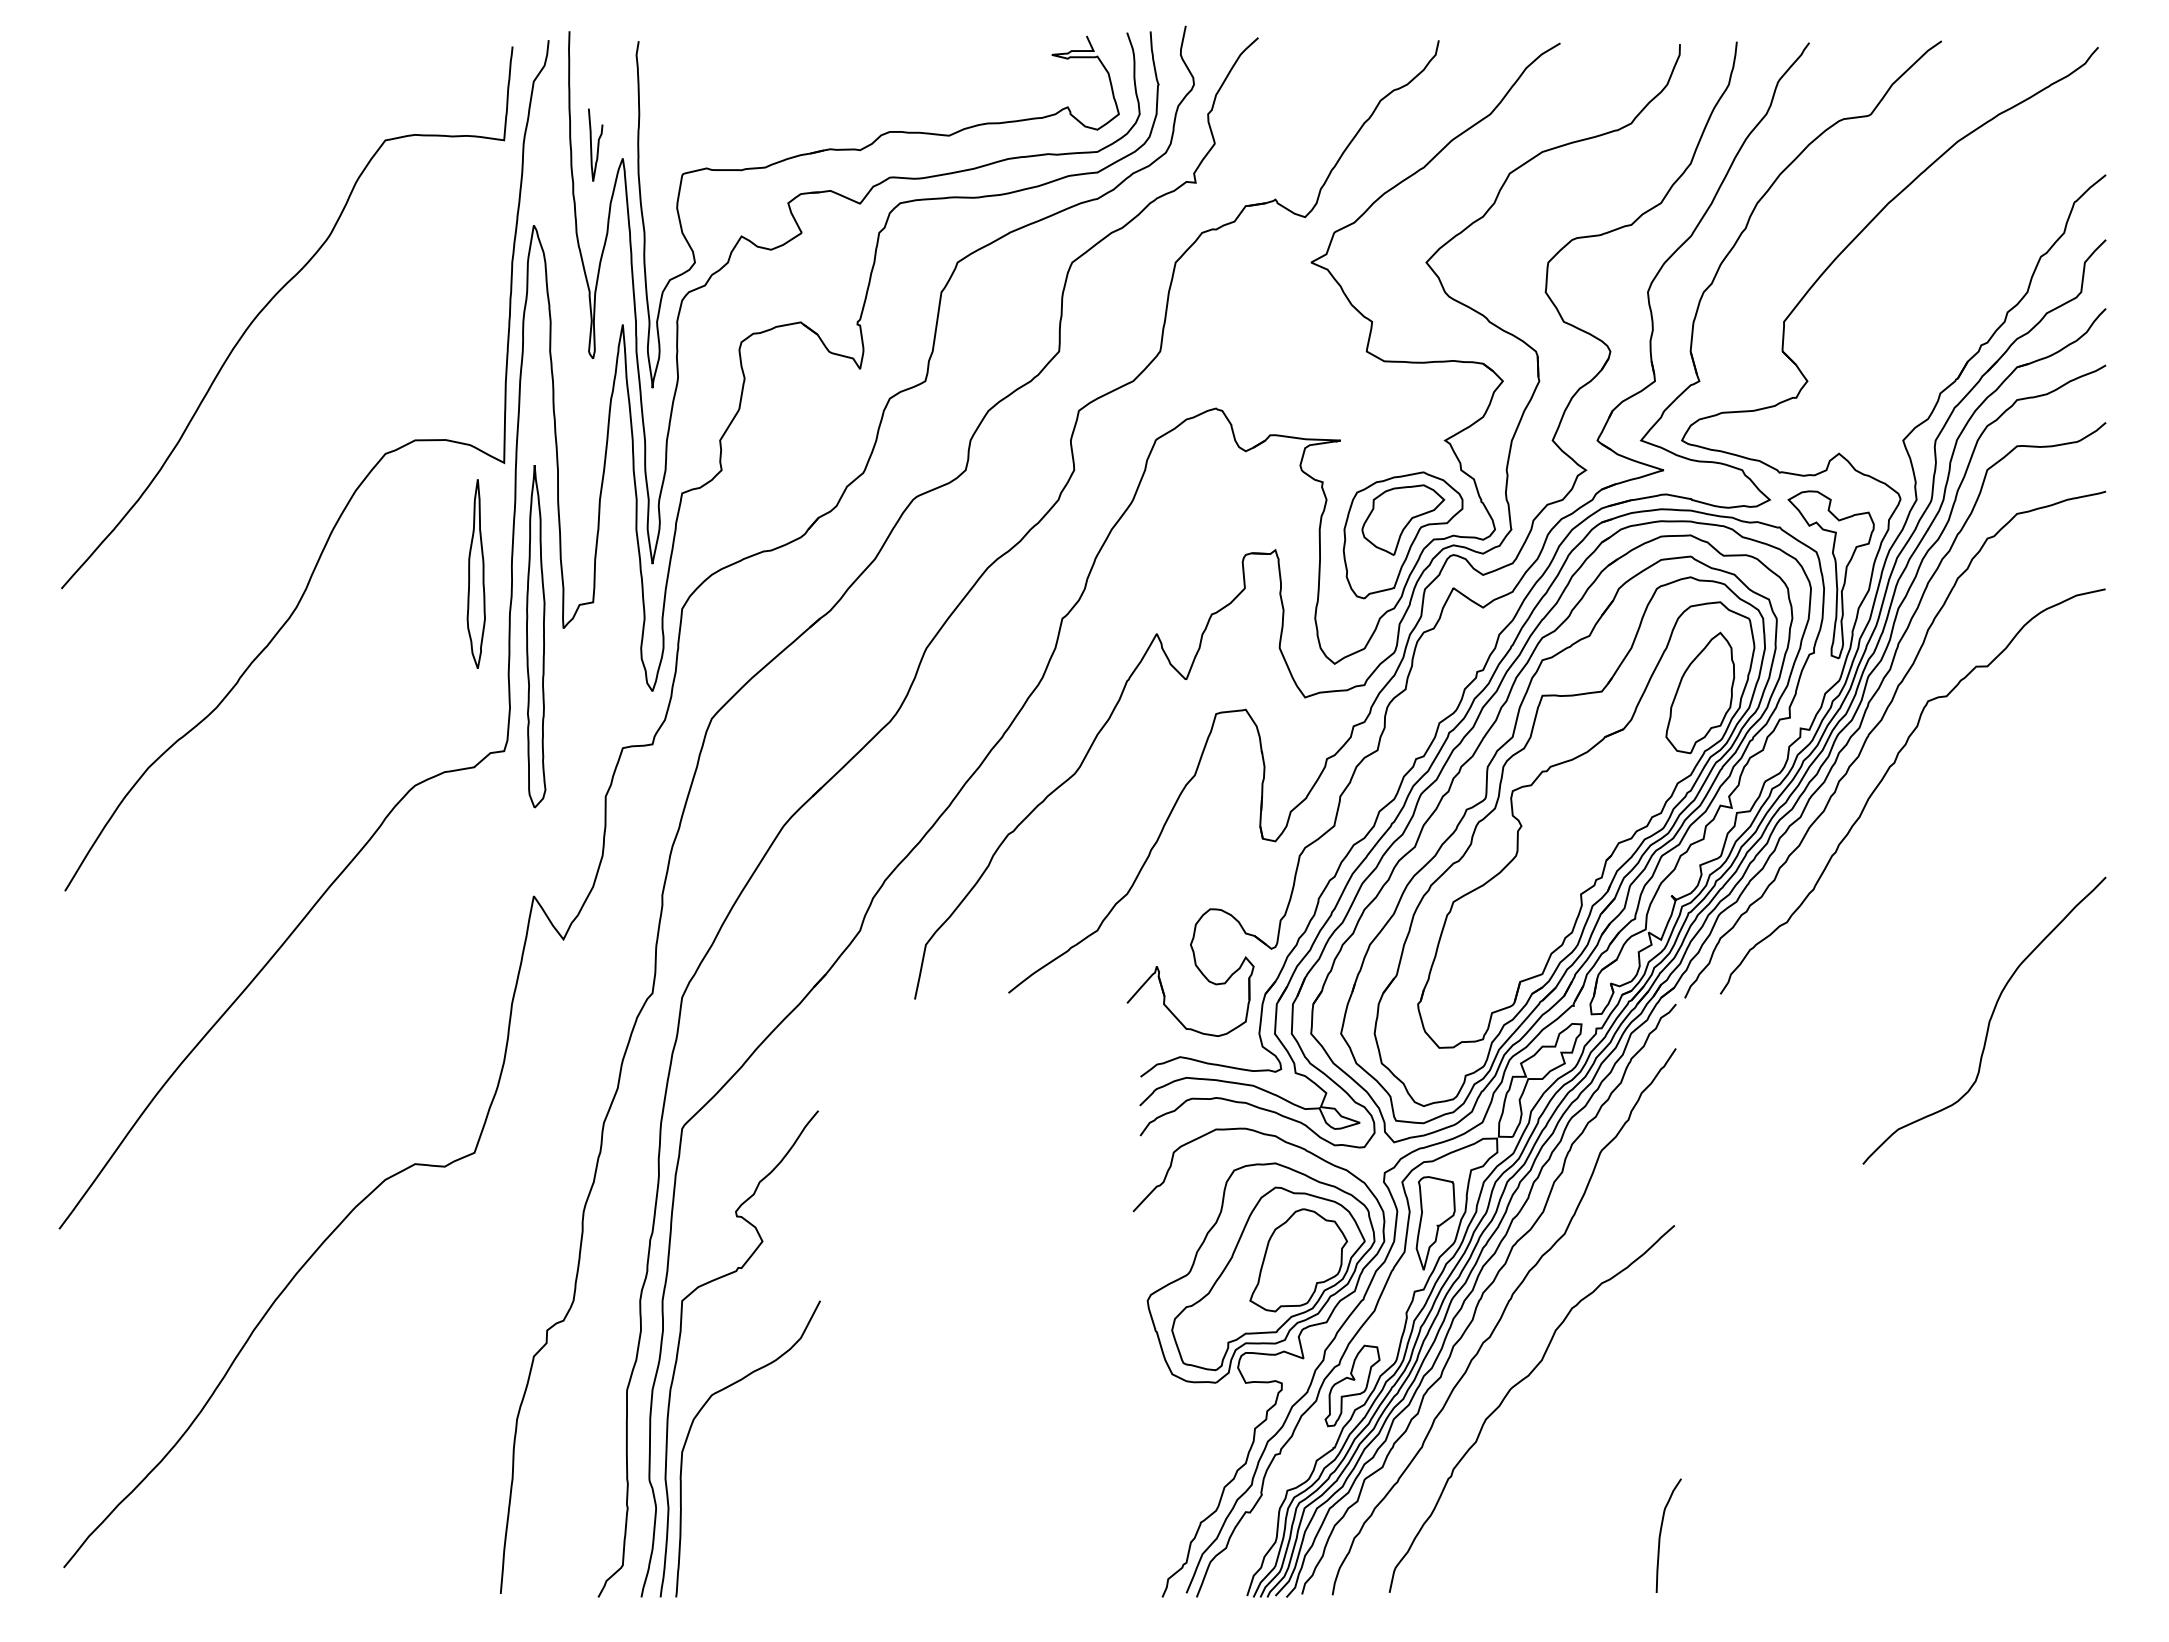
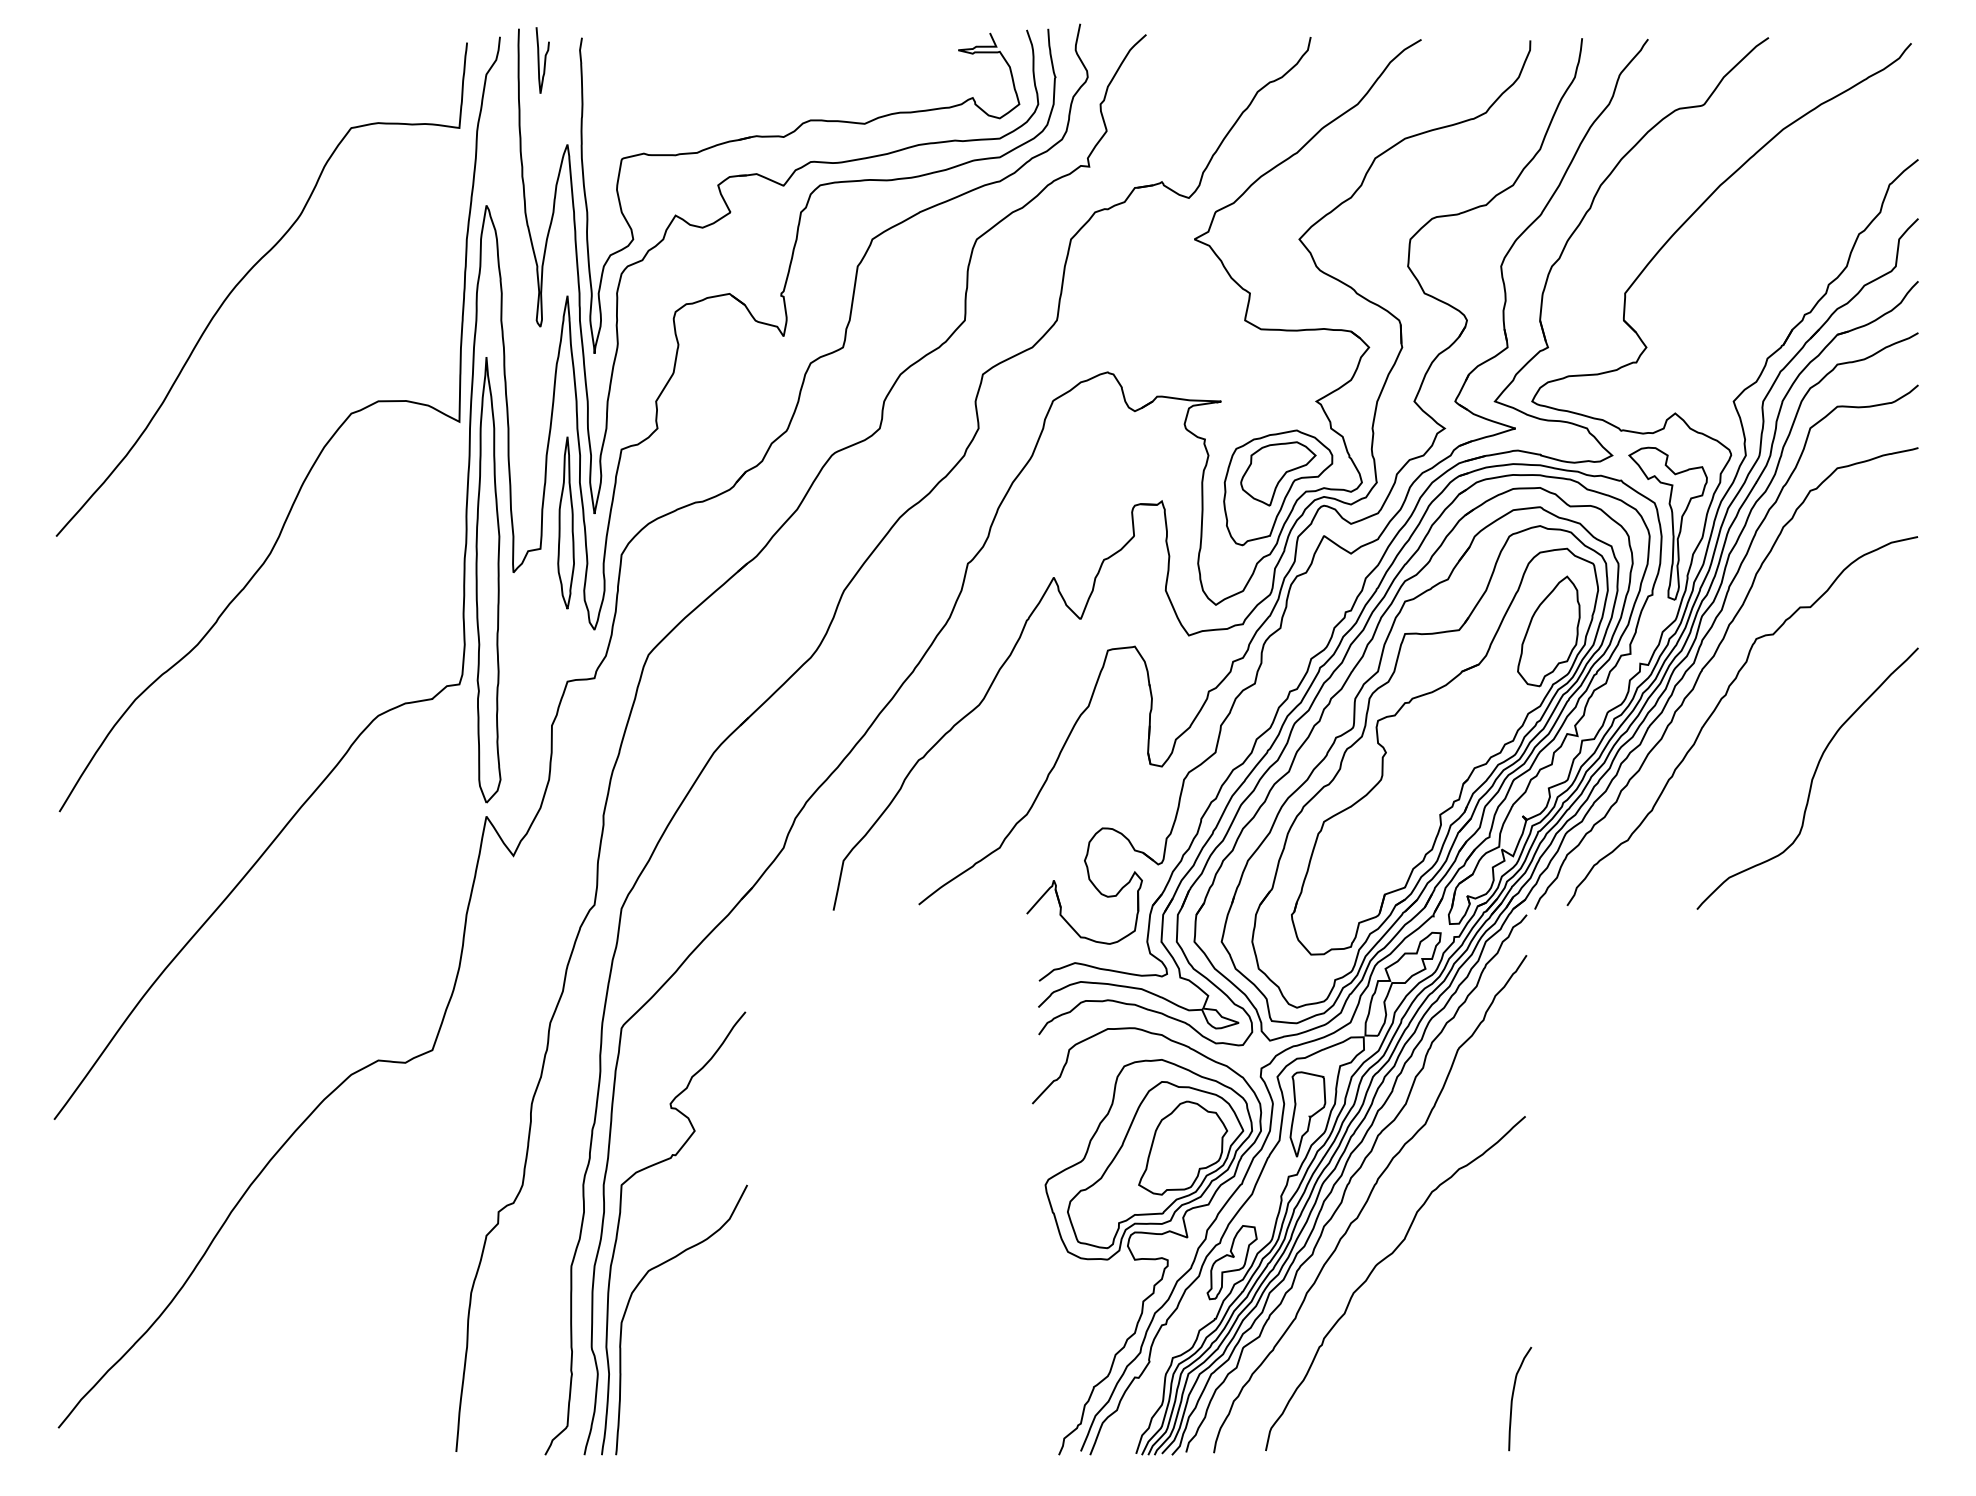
curve: (597, 144) -> (544, 59), moved
part: (475, 573) -> (565, 522), moved
part: (536, 636) -> (488, 579), size x1.43
curve: (1988, 1021) -> (1811, 779), moved

